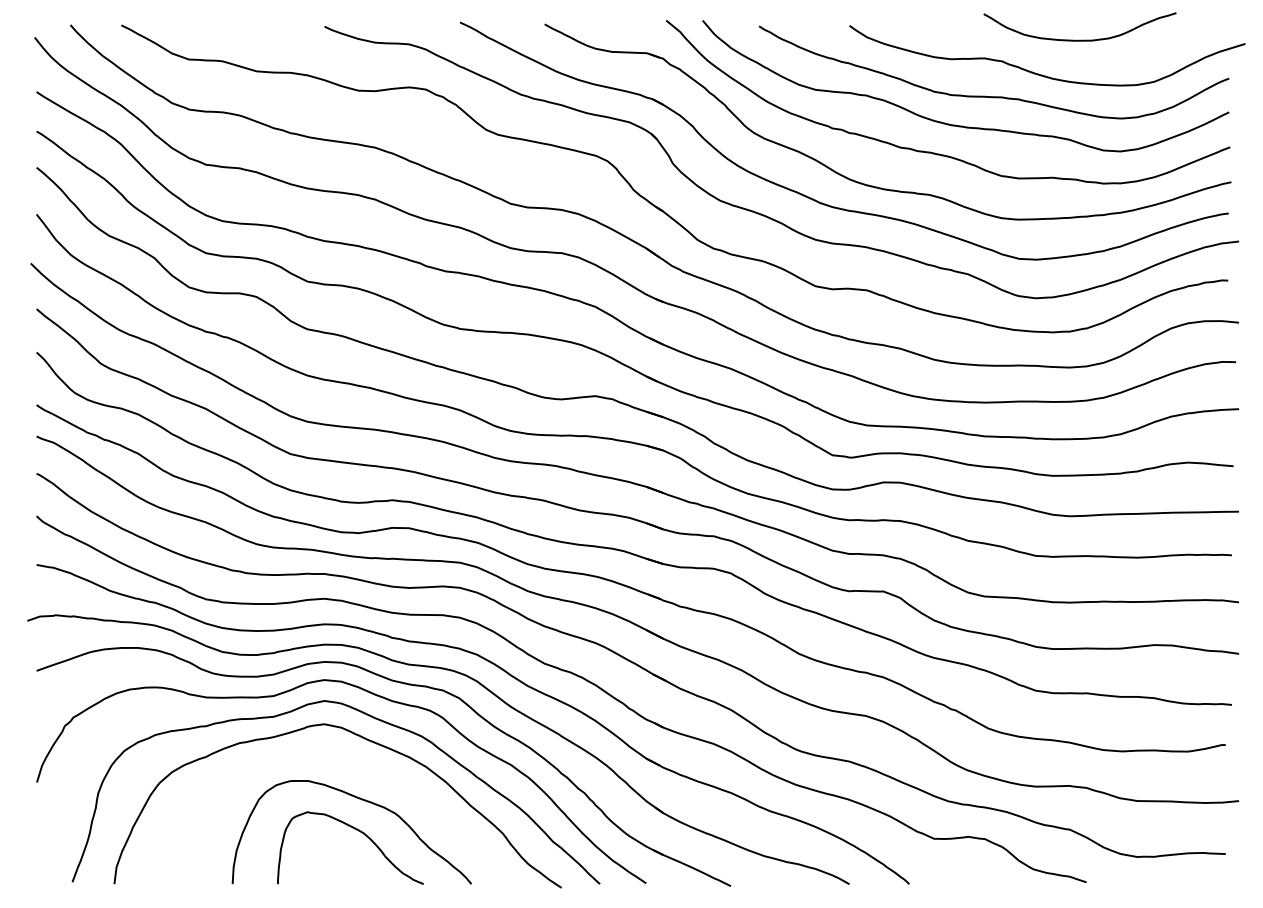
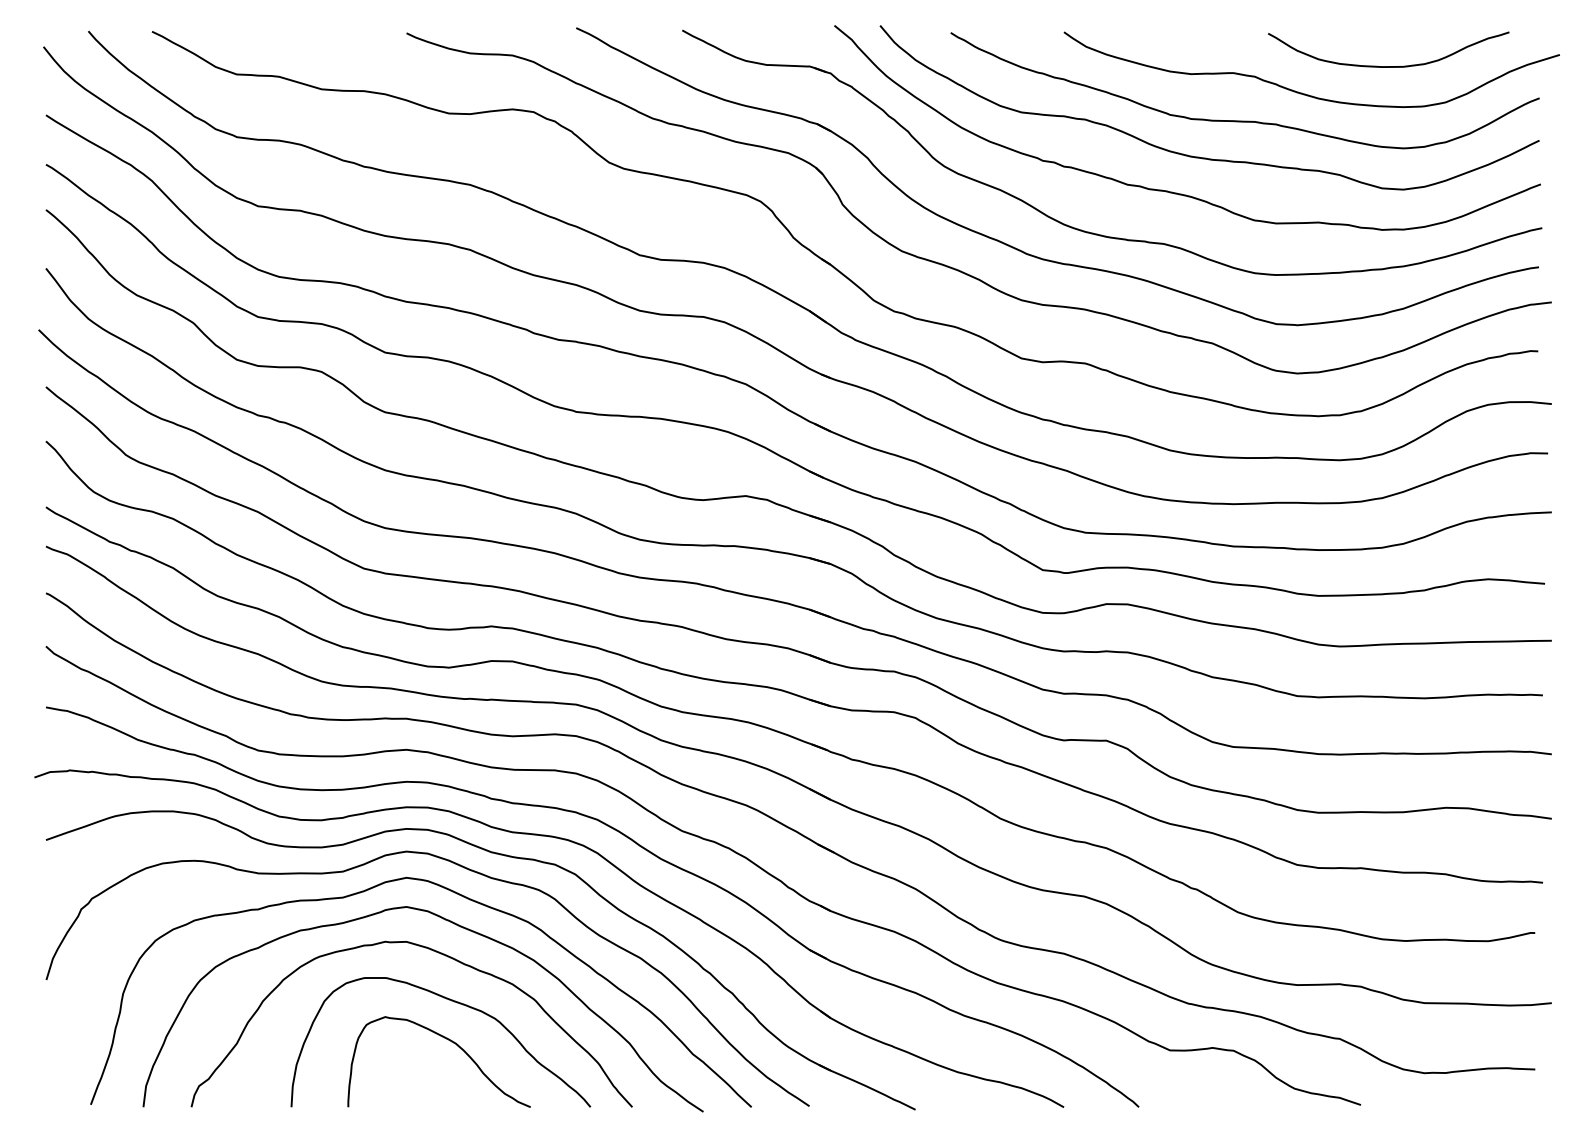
curve: (1079, 40) -> (1388, 66), moved
curve: (351, 762) -> (440, 954), added

